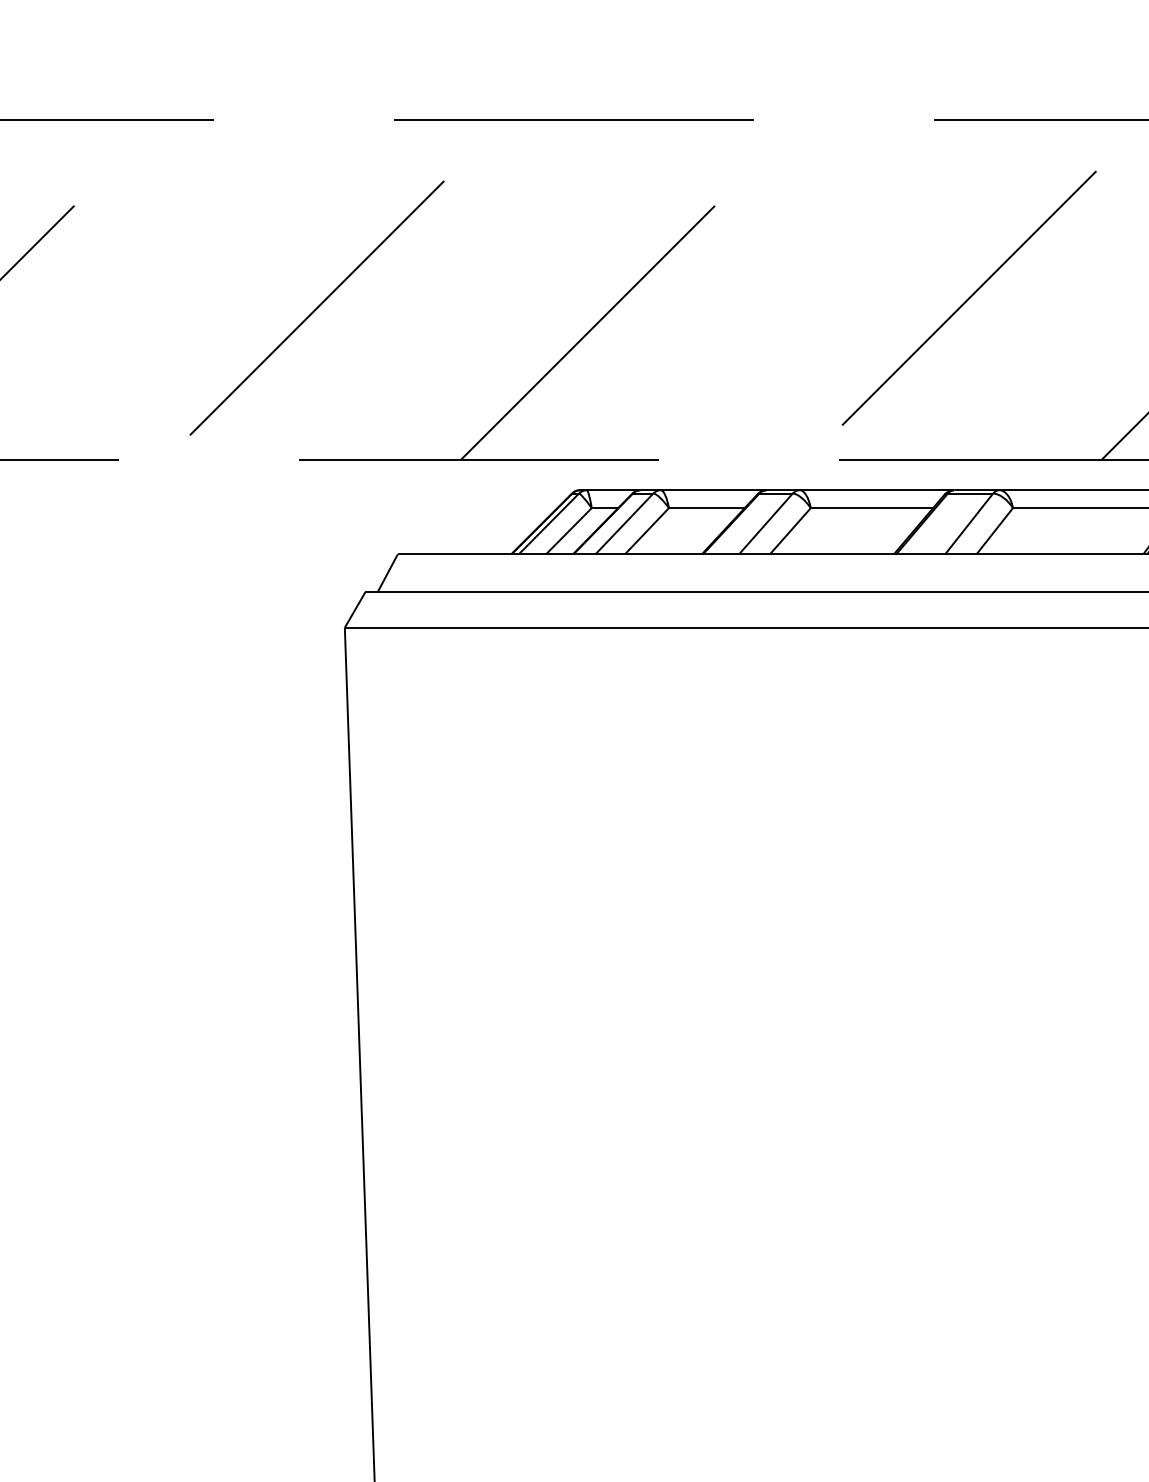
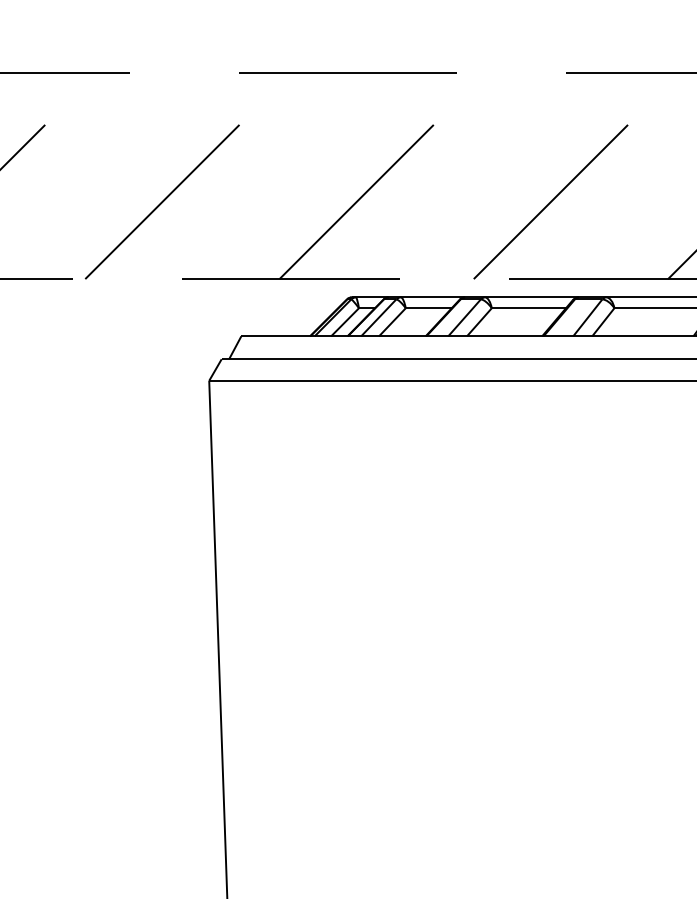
line: (968, 297) -> (550, 201), moved
line: (315, 307) -> (161, 201), moved

